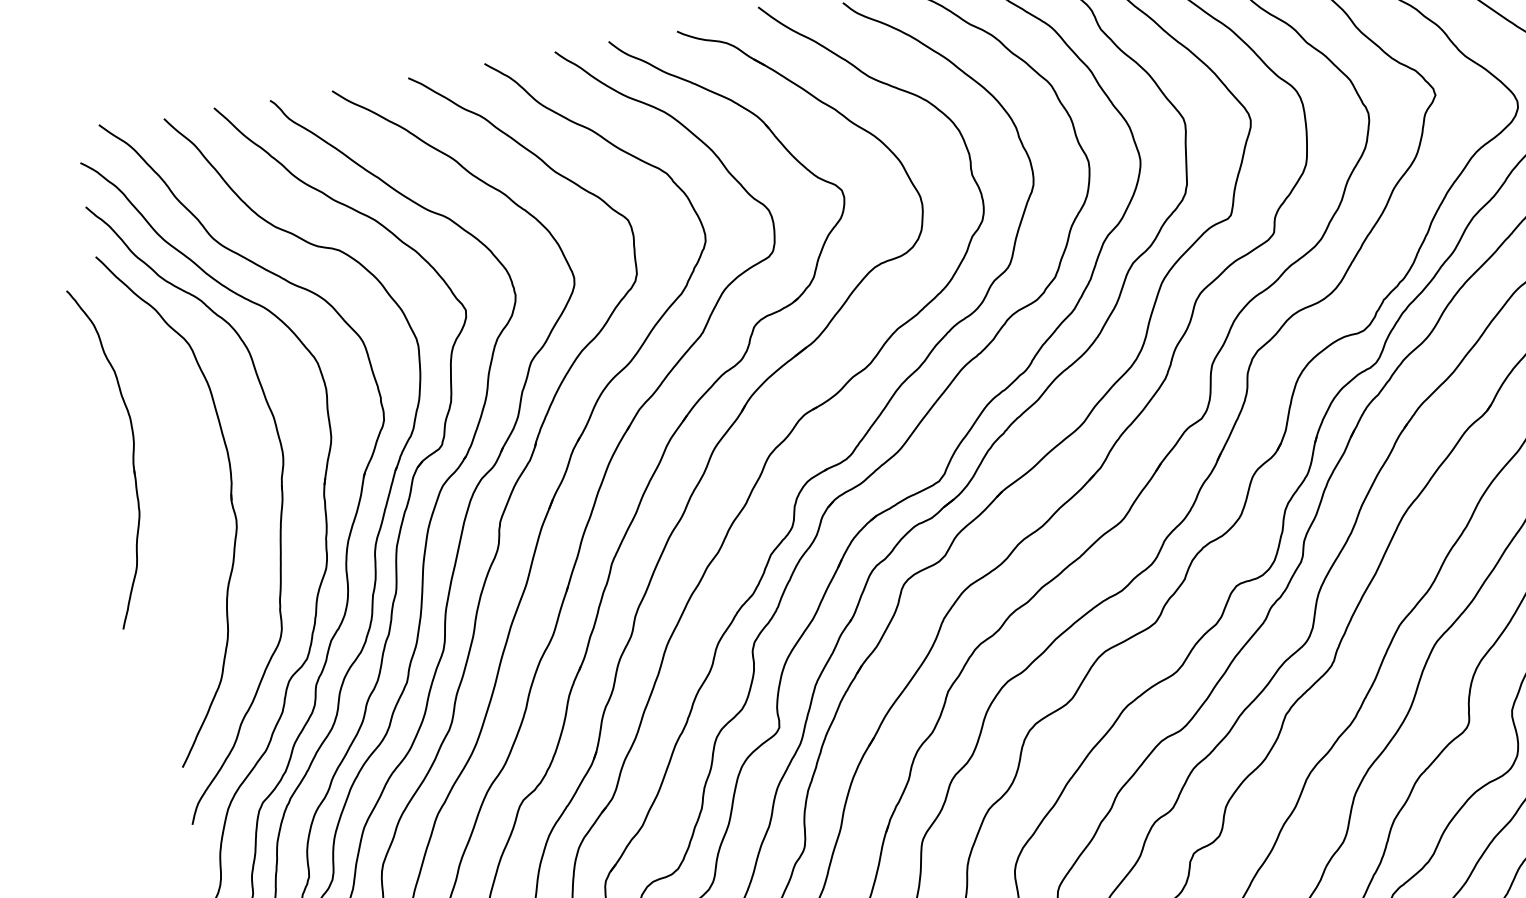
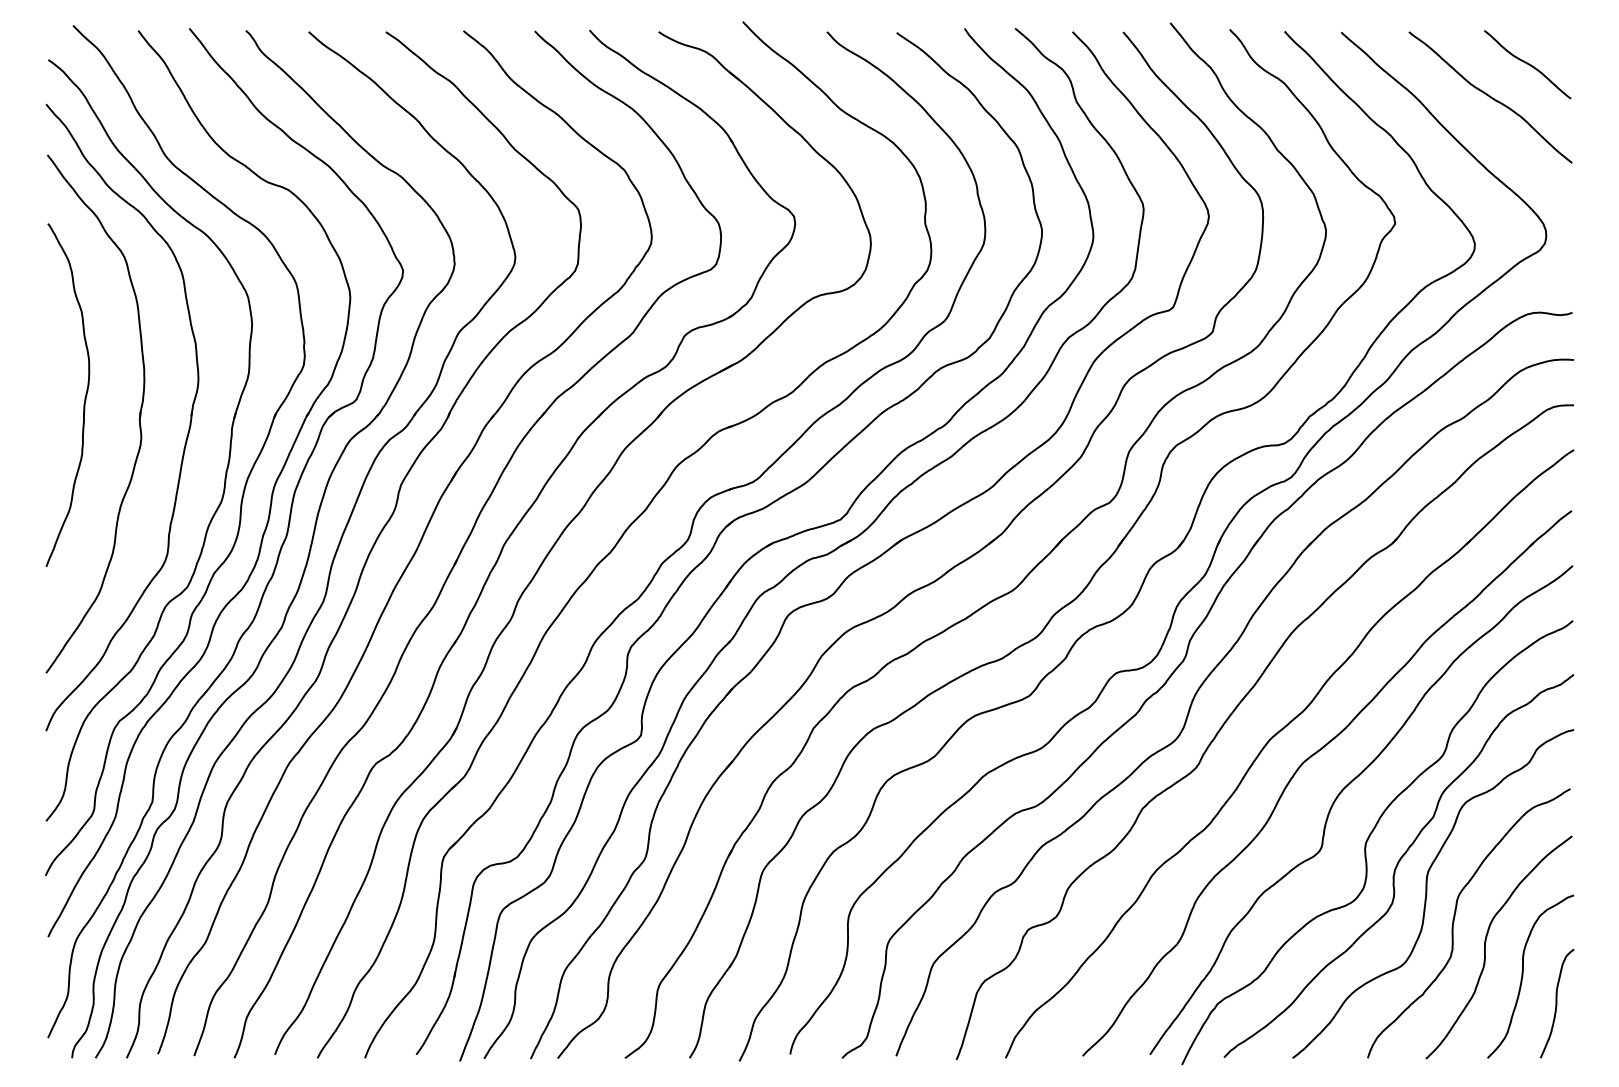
part: (132, 456) -> (84, 397), moved

